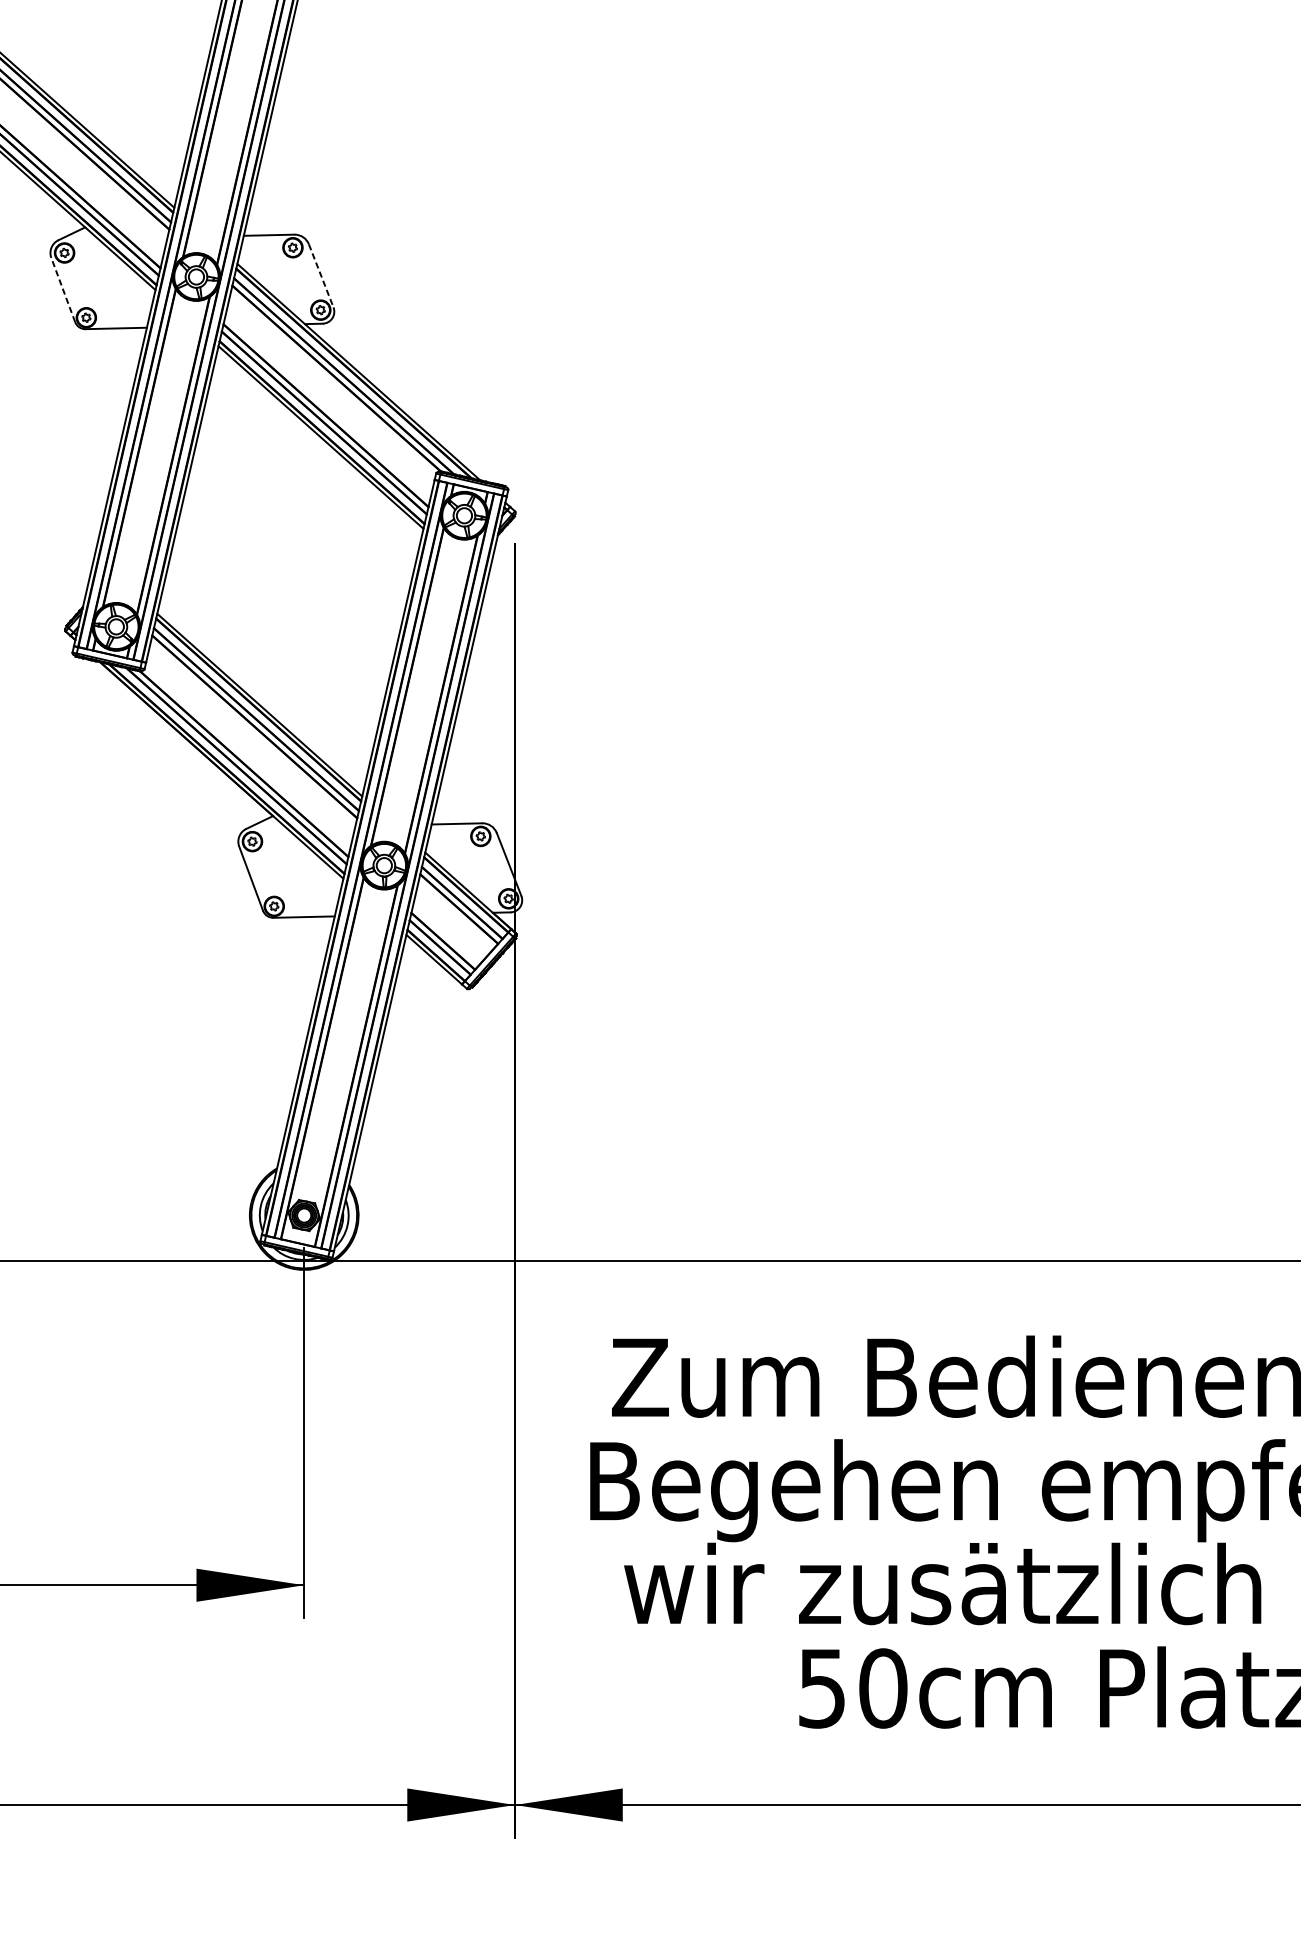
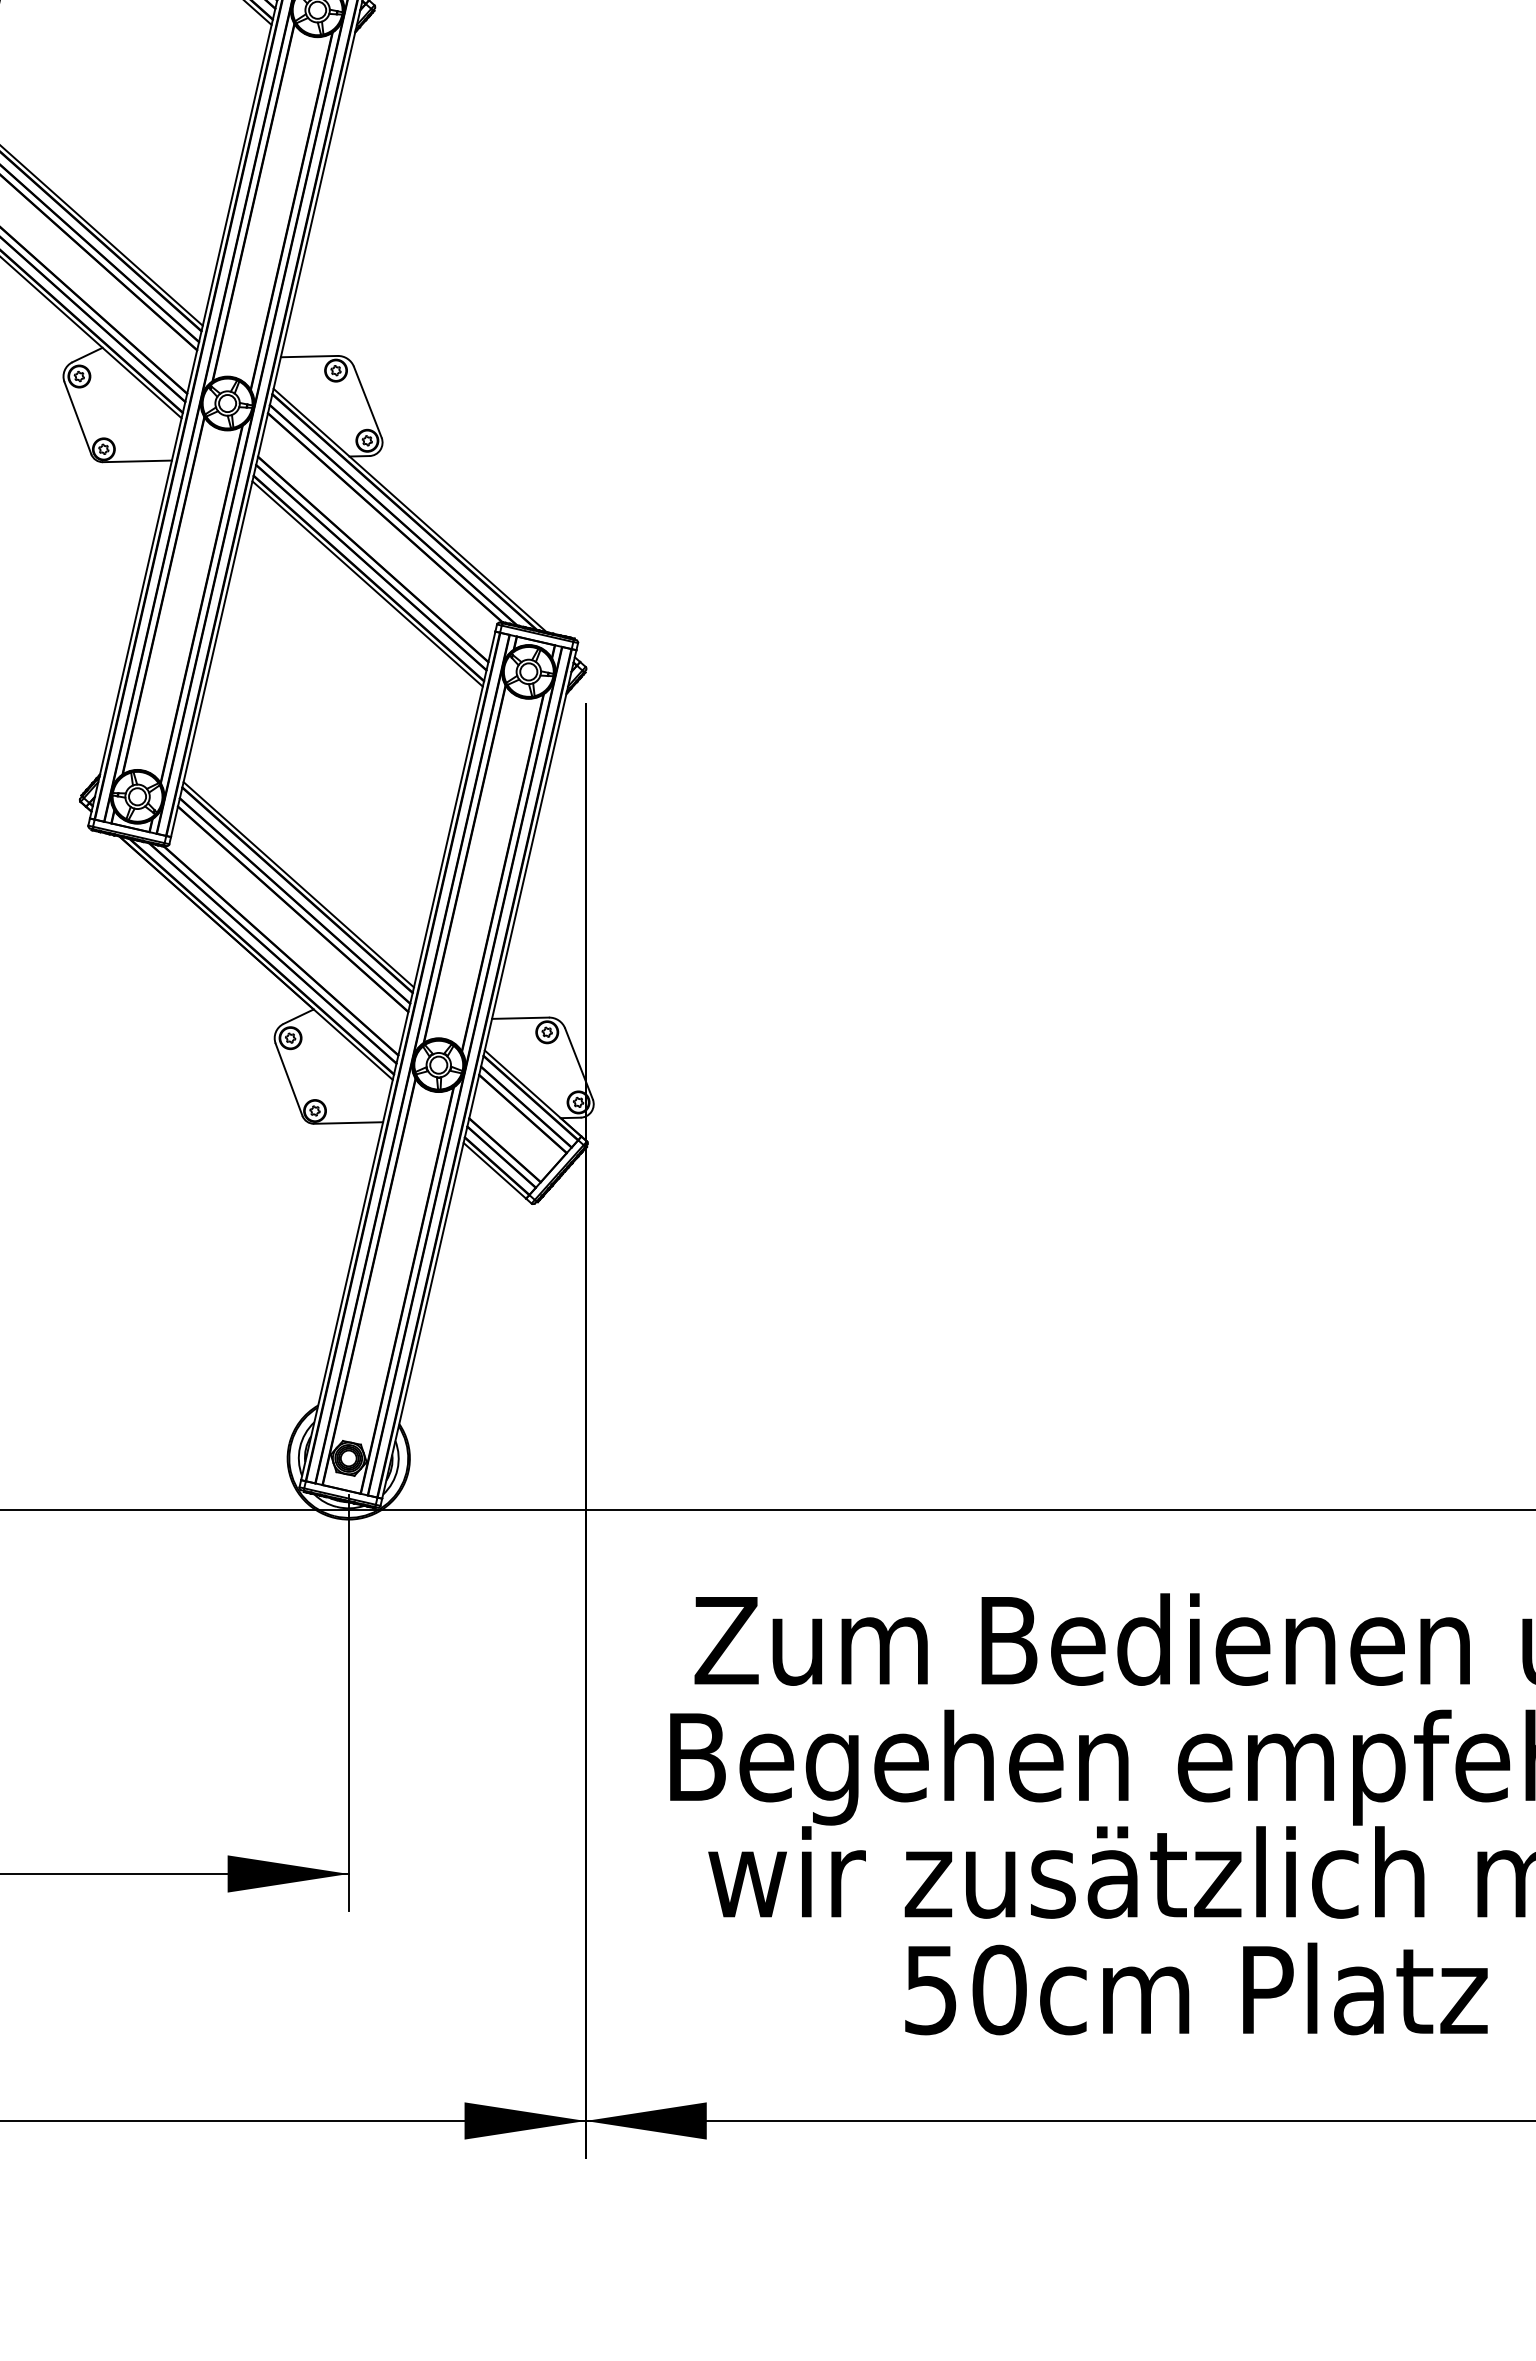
line: (321, 276) -> (368, 402), dashed -> solid
line: (62, 289) -> (77, 417), dashed -> solid

